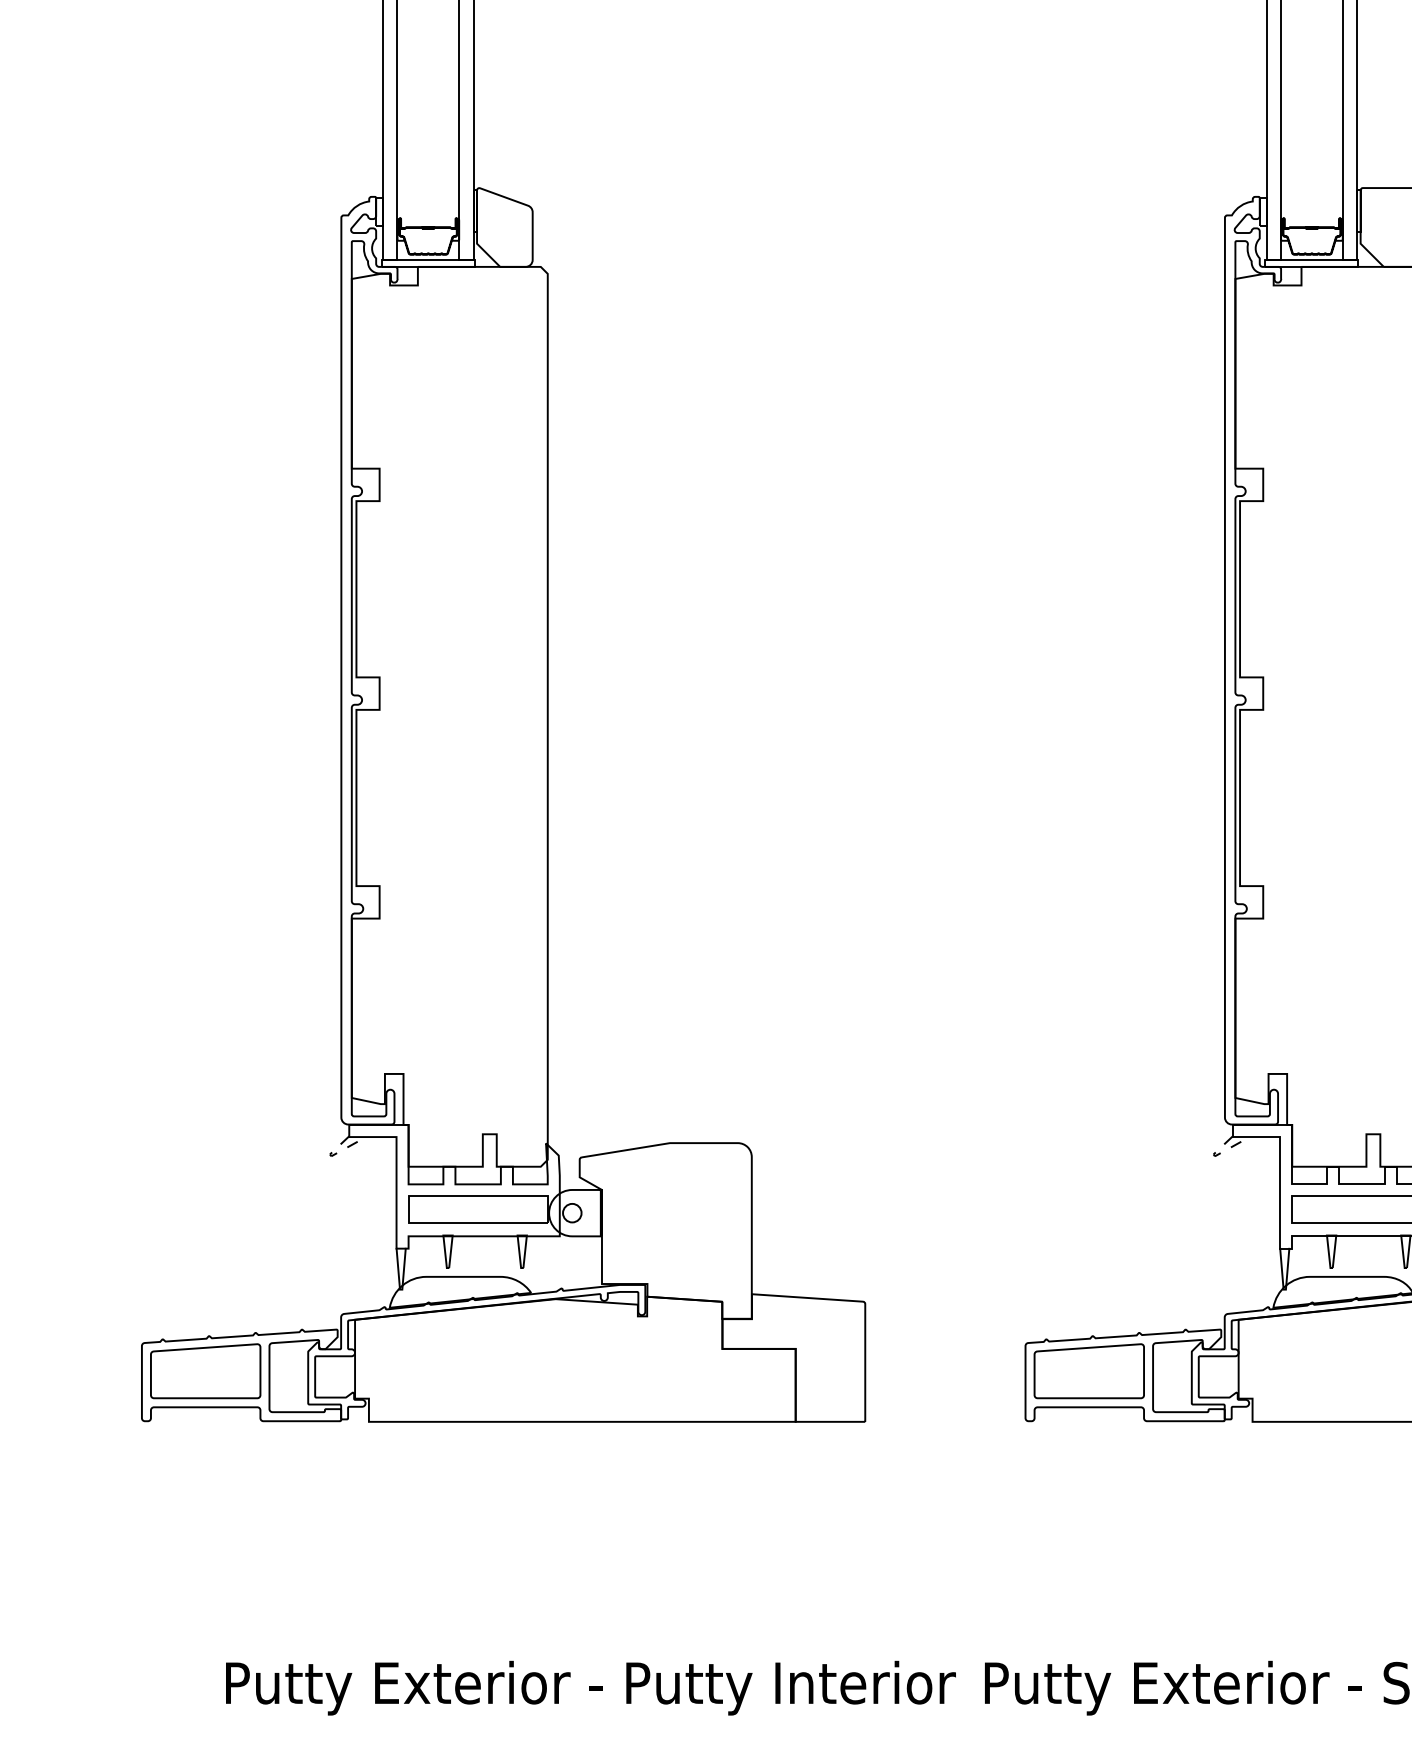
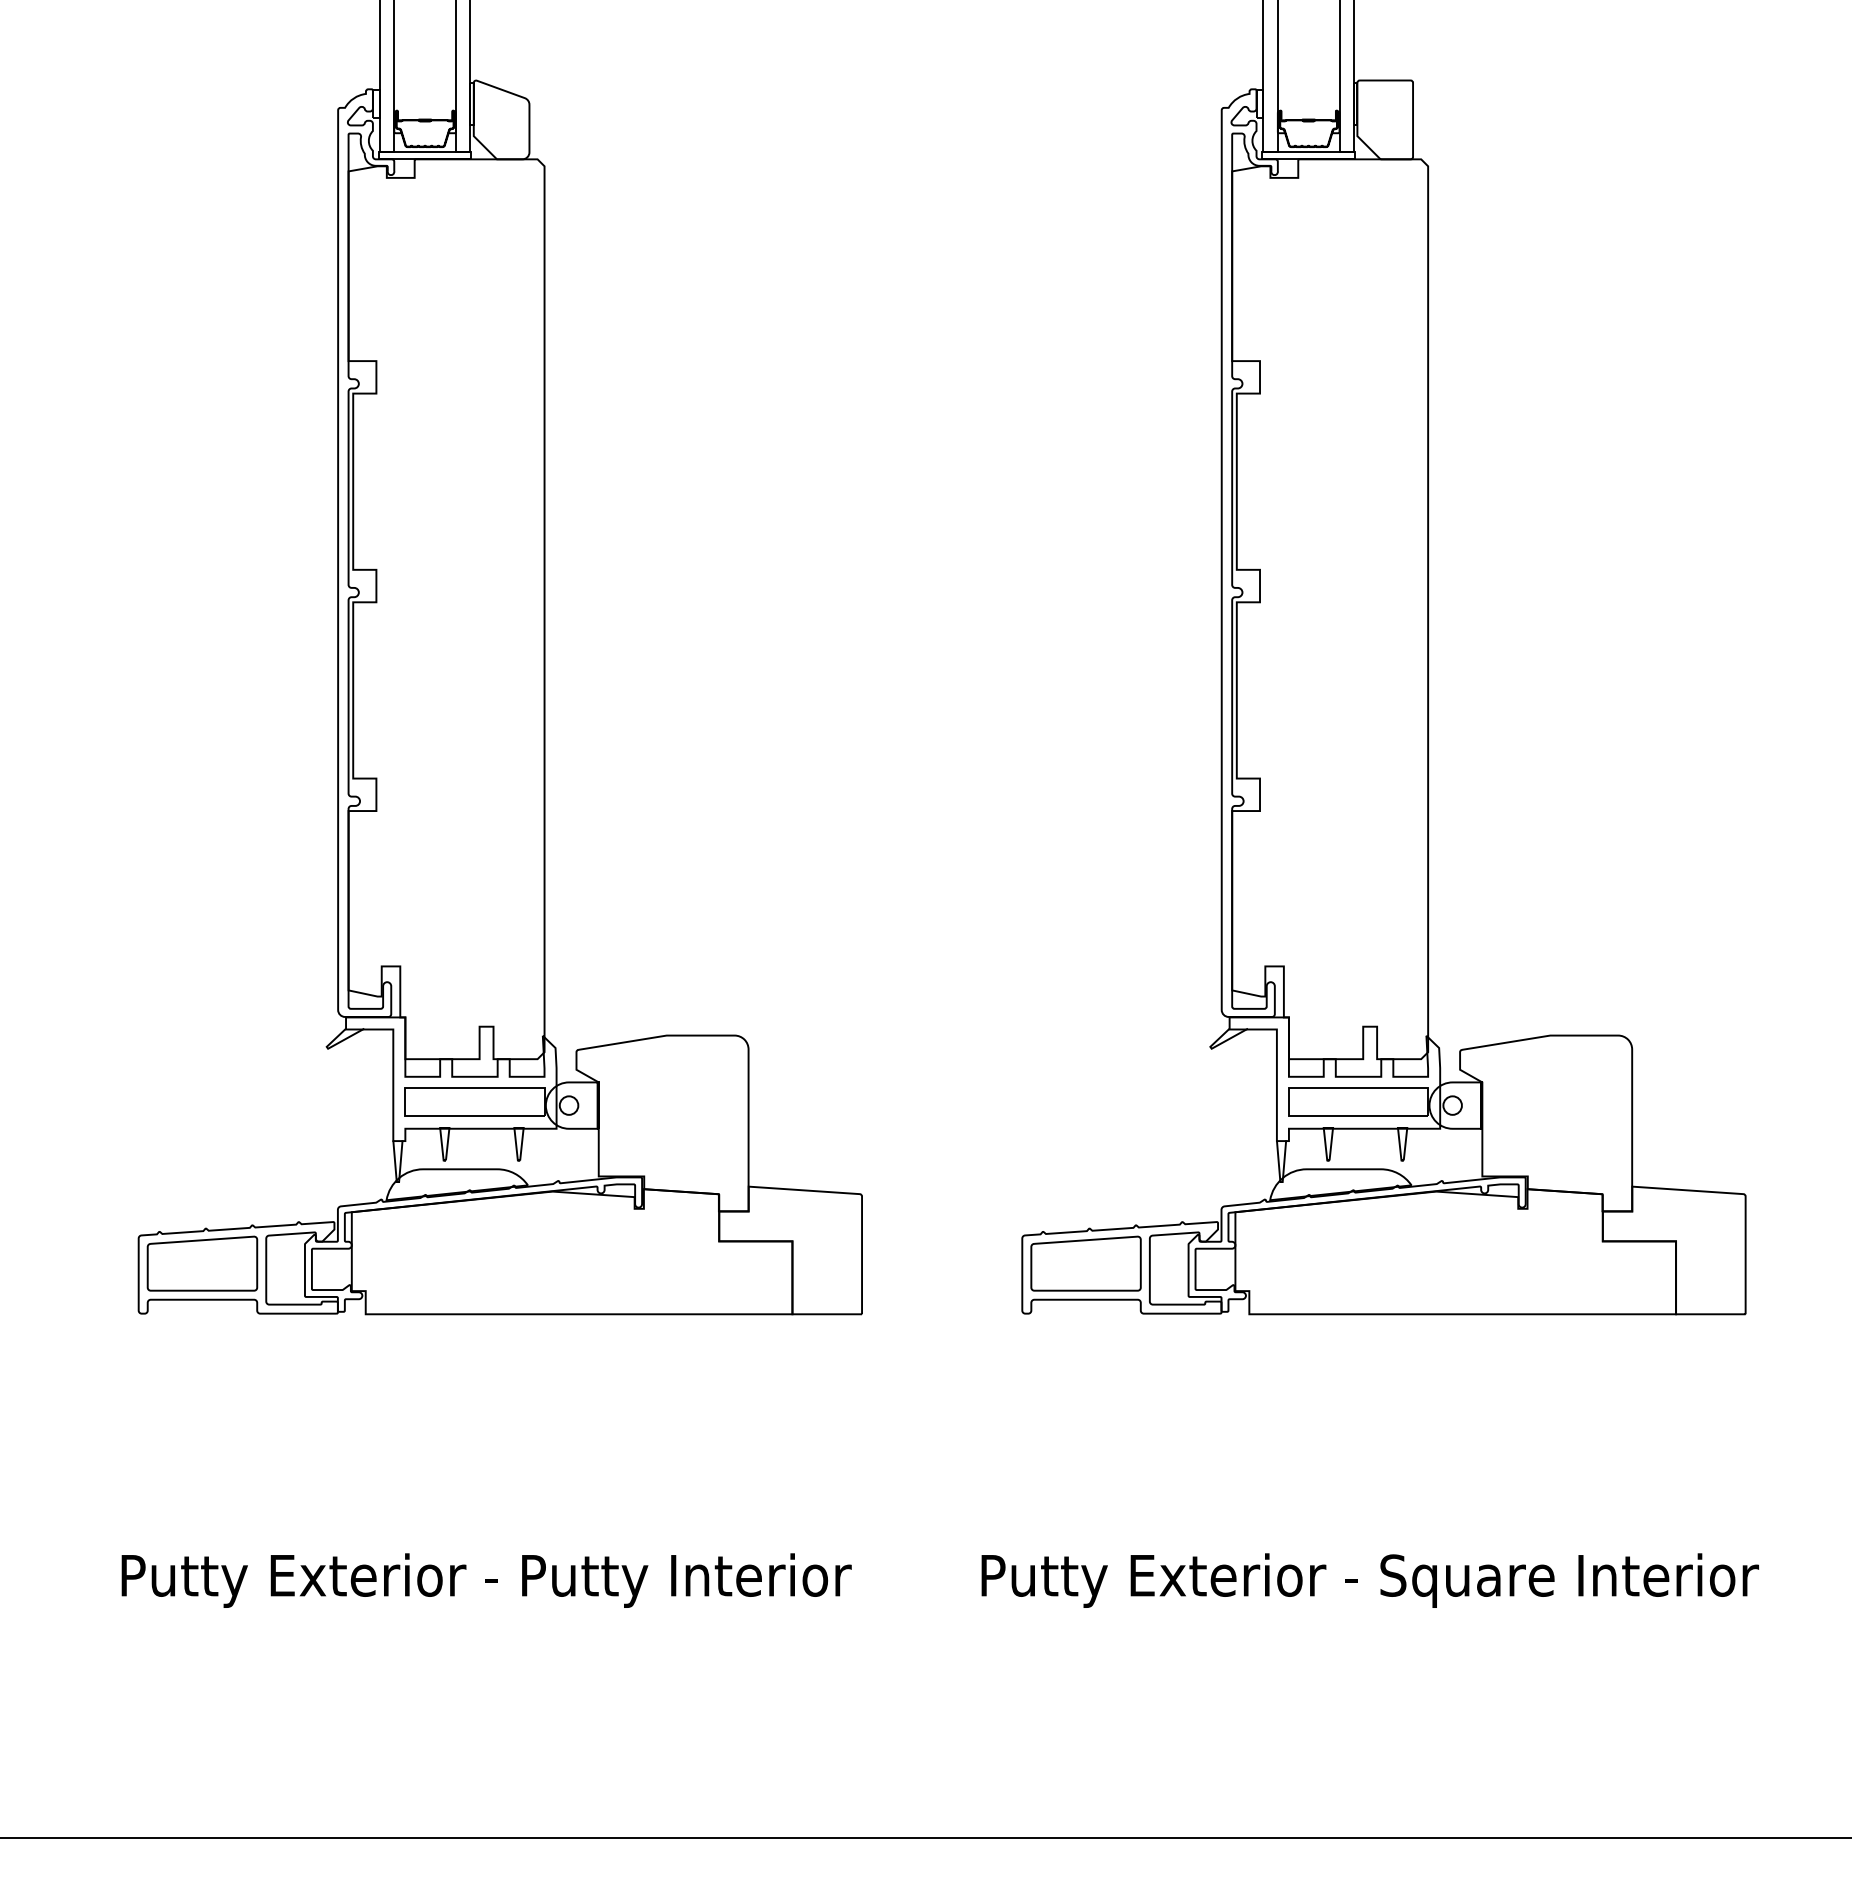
line: (335, 1154) -> (332, 1046), dashed -> solid
line: (1219, 1154) -> (1216, 1046), dashed -> solid
text: (590, 1688) -> (486, 1580), moved

